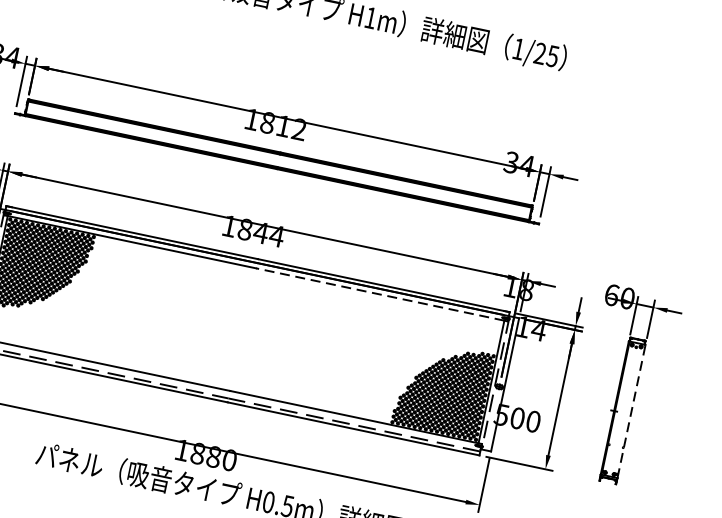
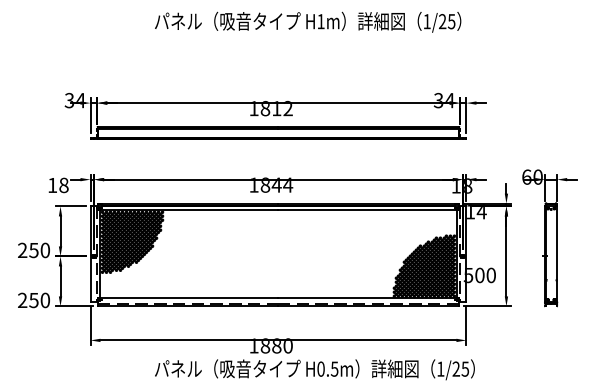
line: (380, 294) -> (367, 210), dashed -> solid
line: (631, 411) -> (557, 254), dashed -> solid

